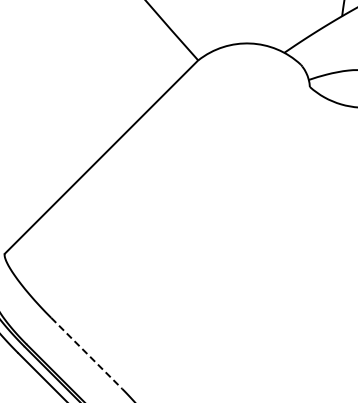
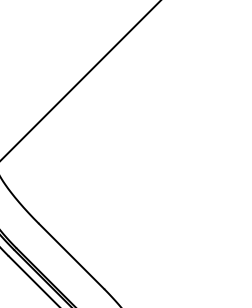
line: (87, 353) -> (72, 256), dashed -> solid

